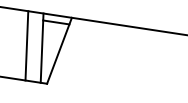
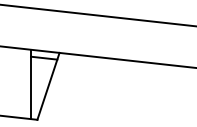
line: (26, 45) -> (15, 82), removed

